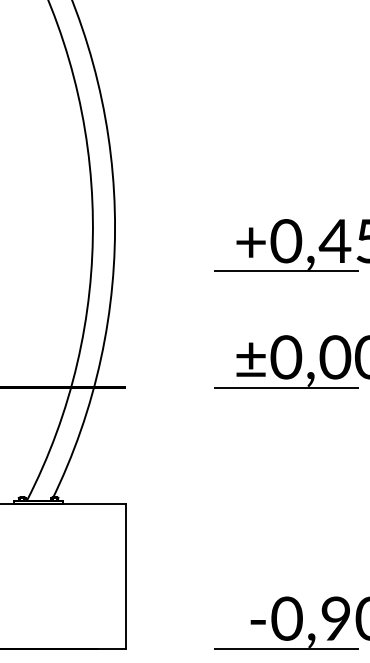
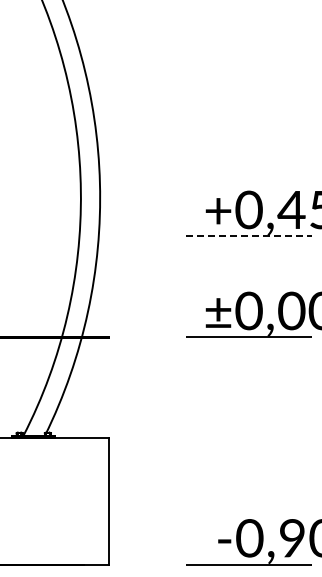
line: (286, 271) -> (249, 236), solid -> dashed

